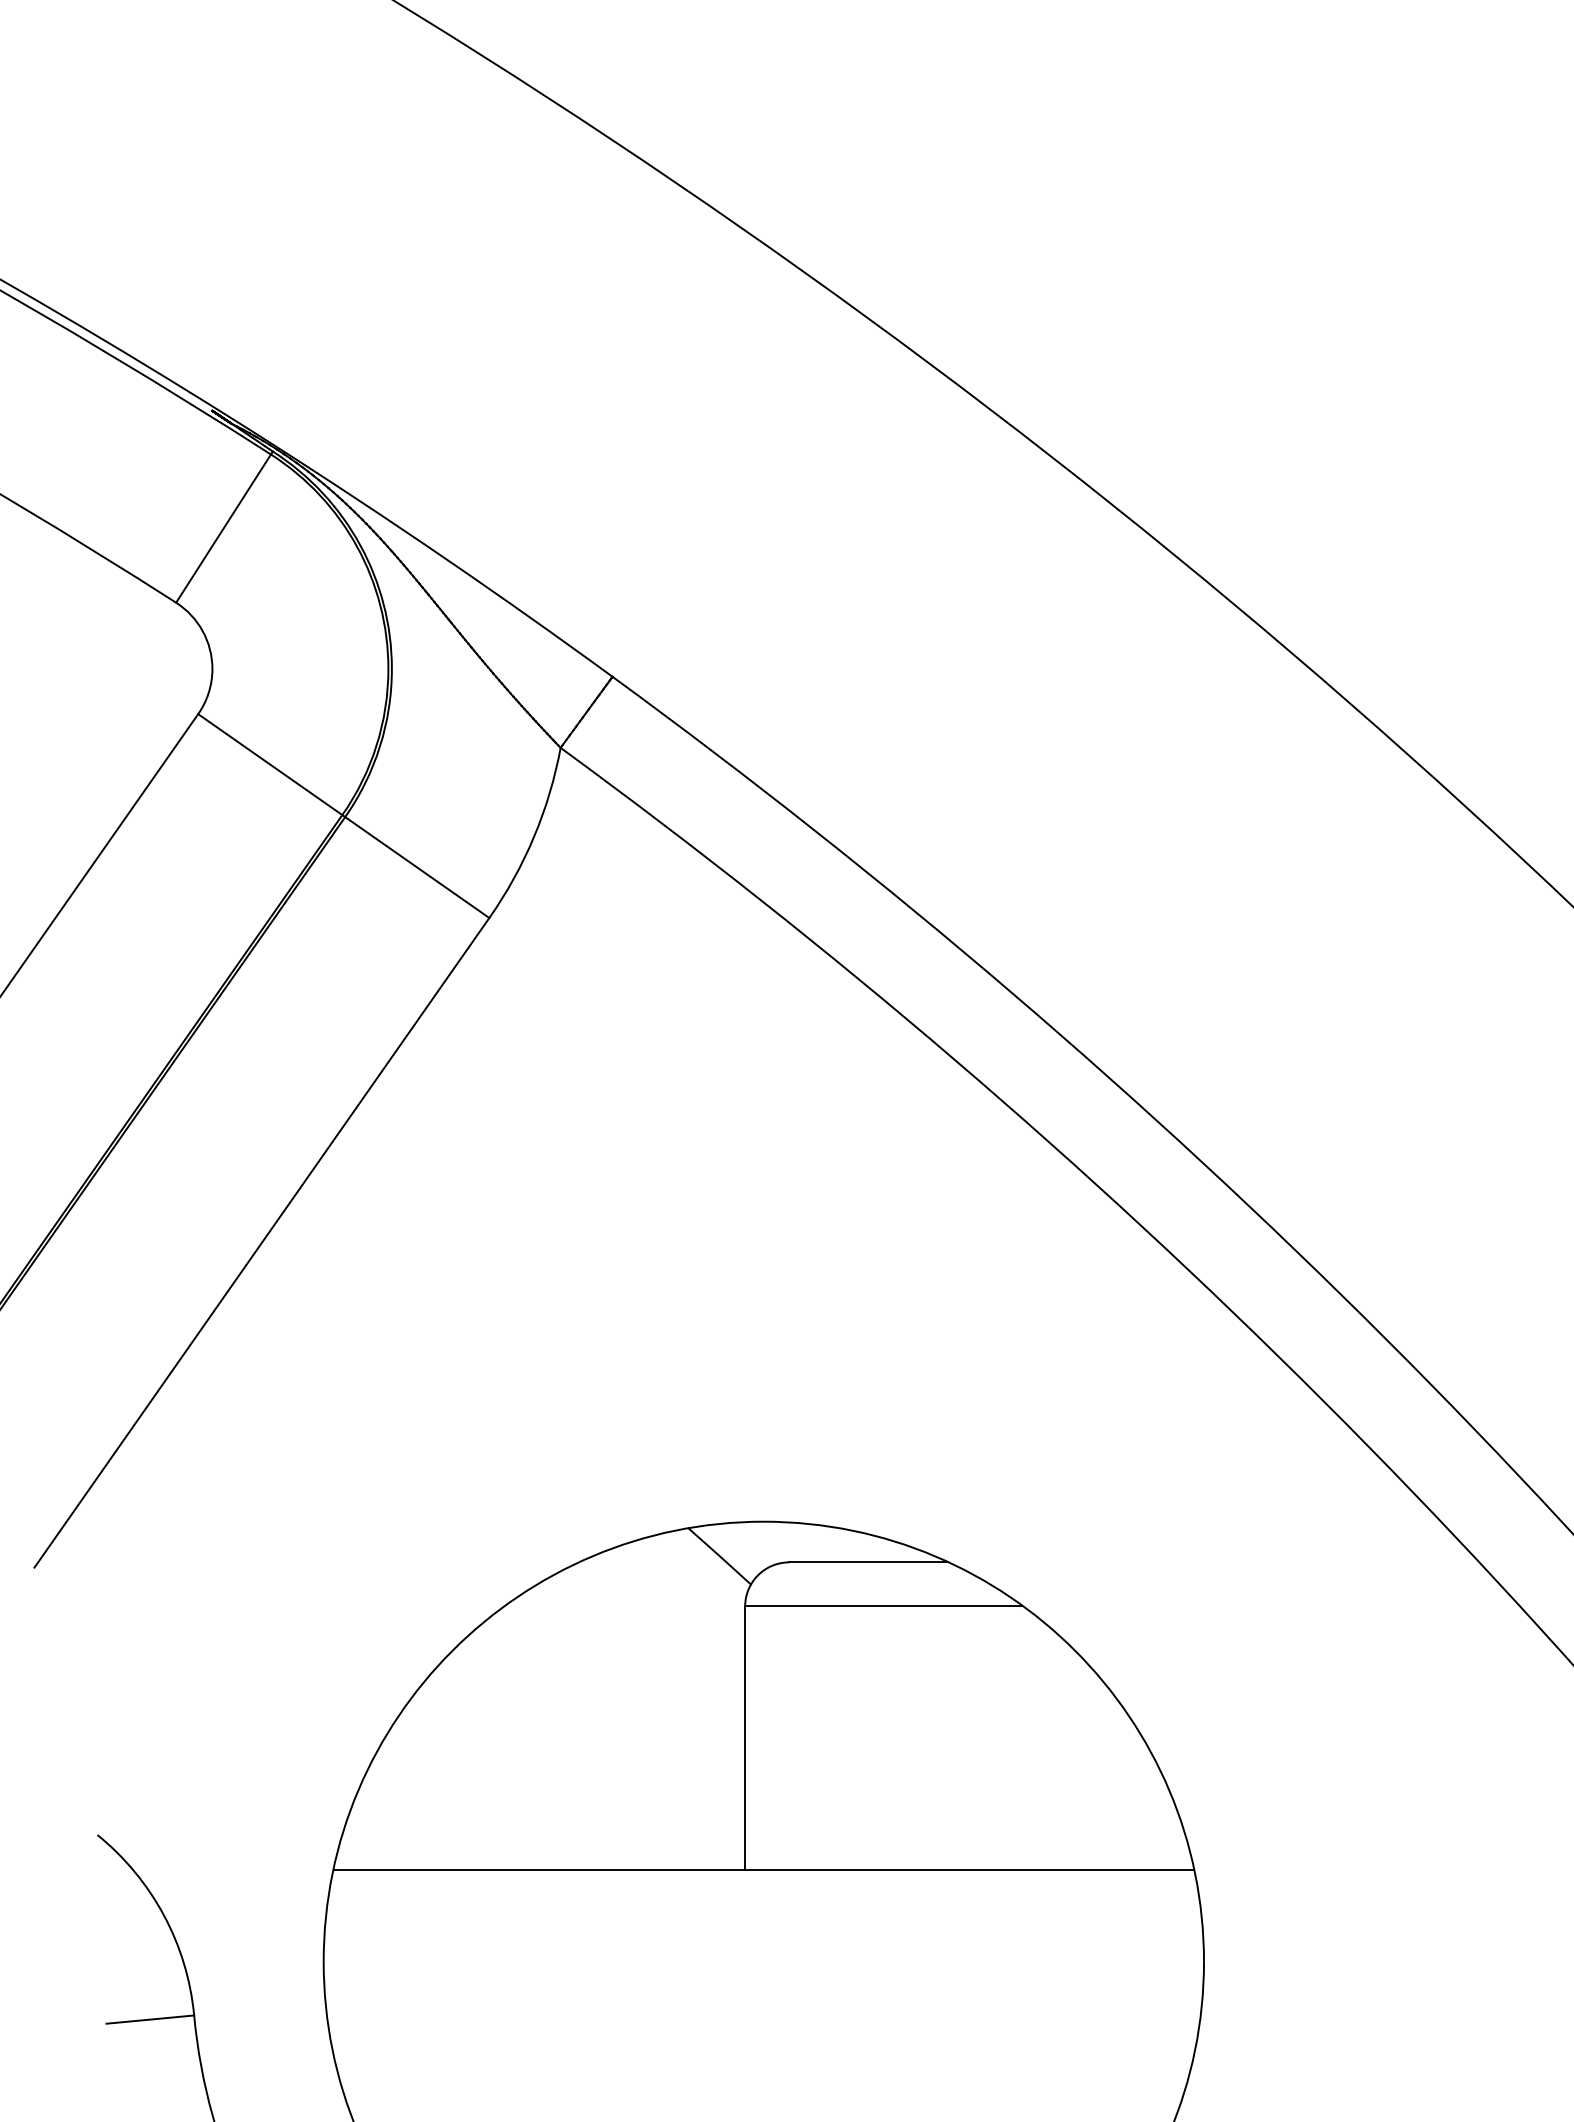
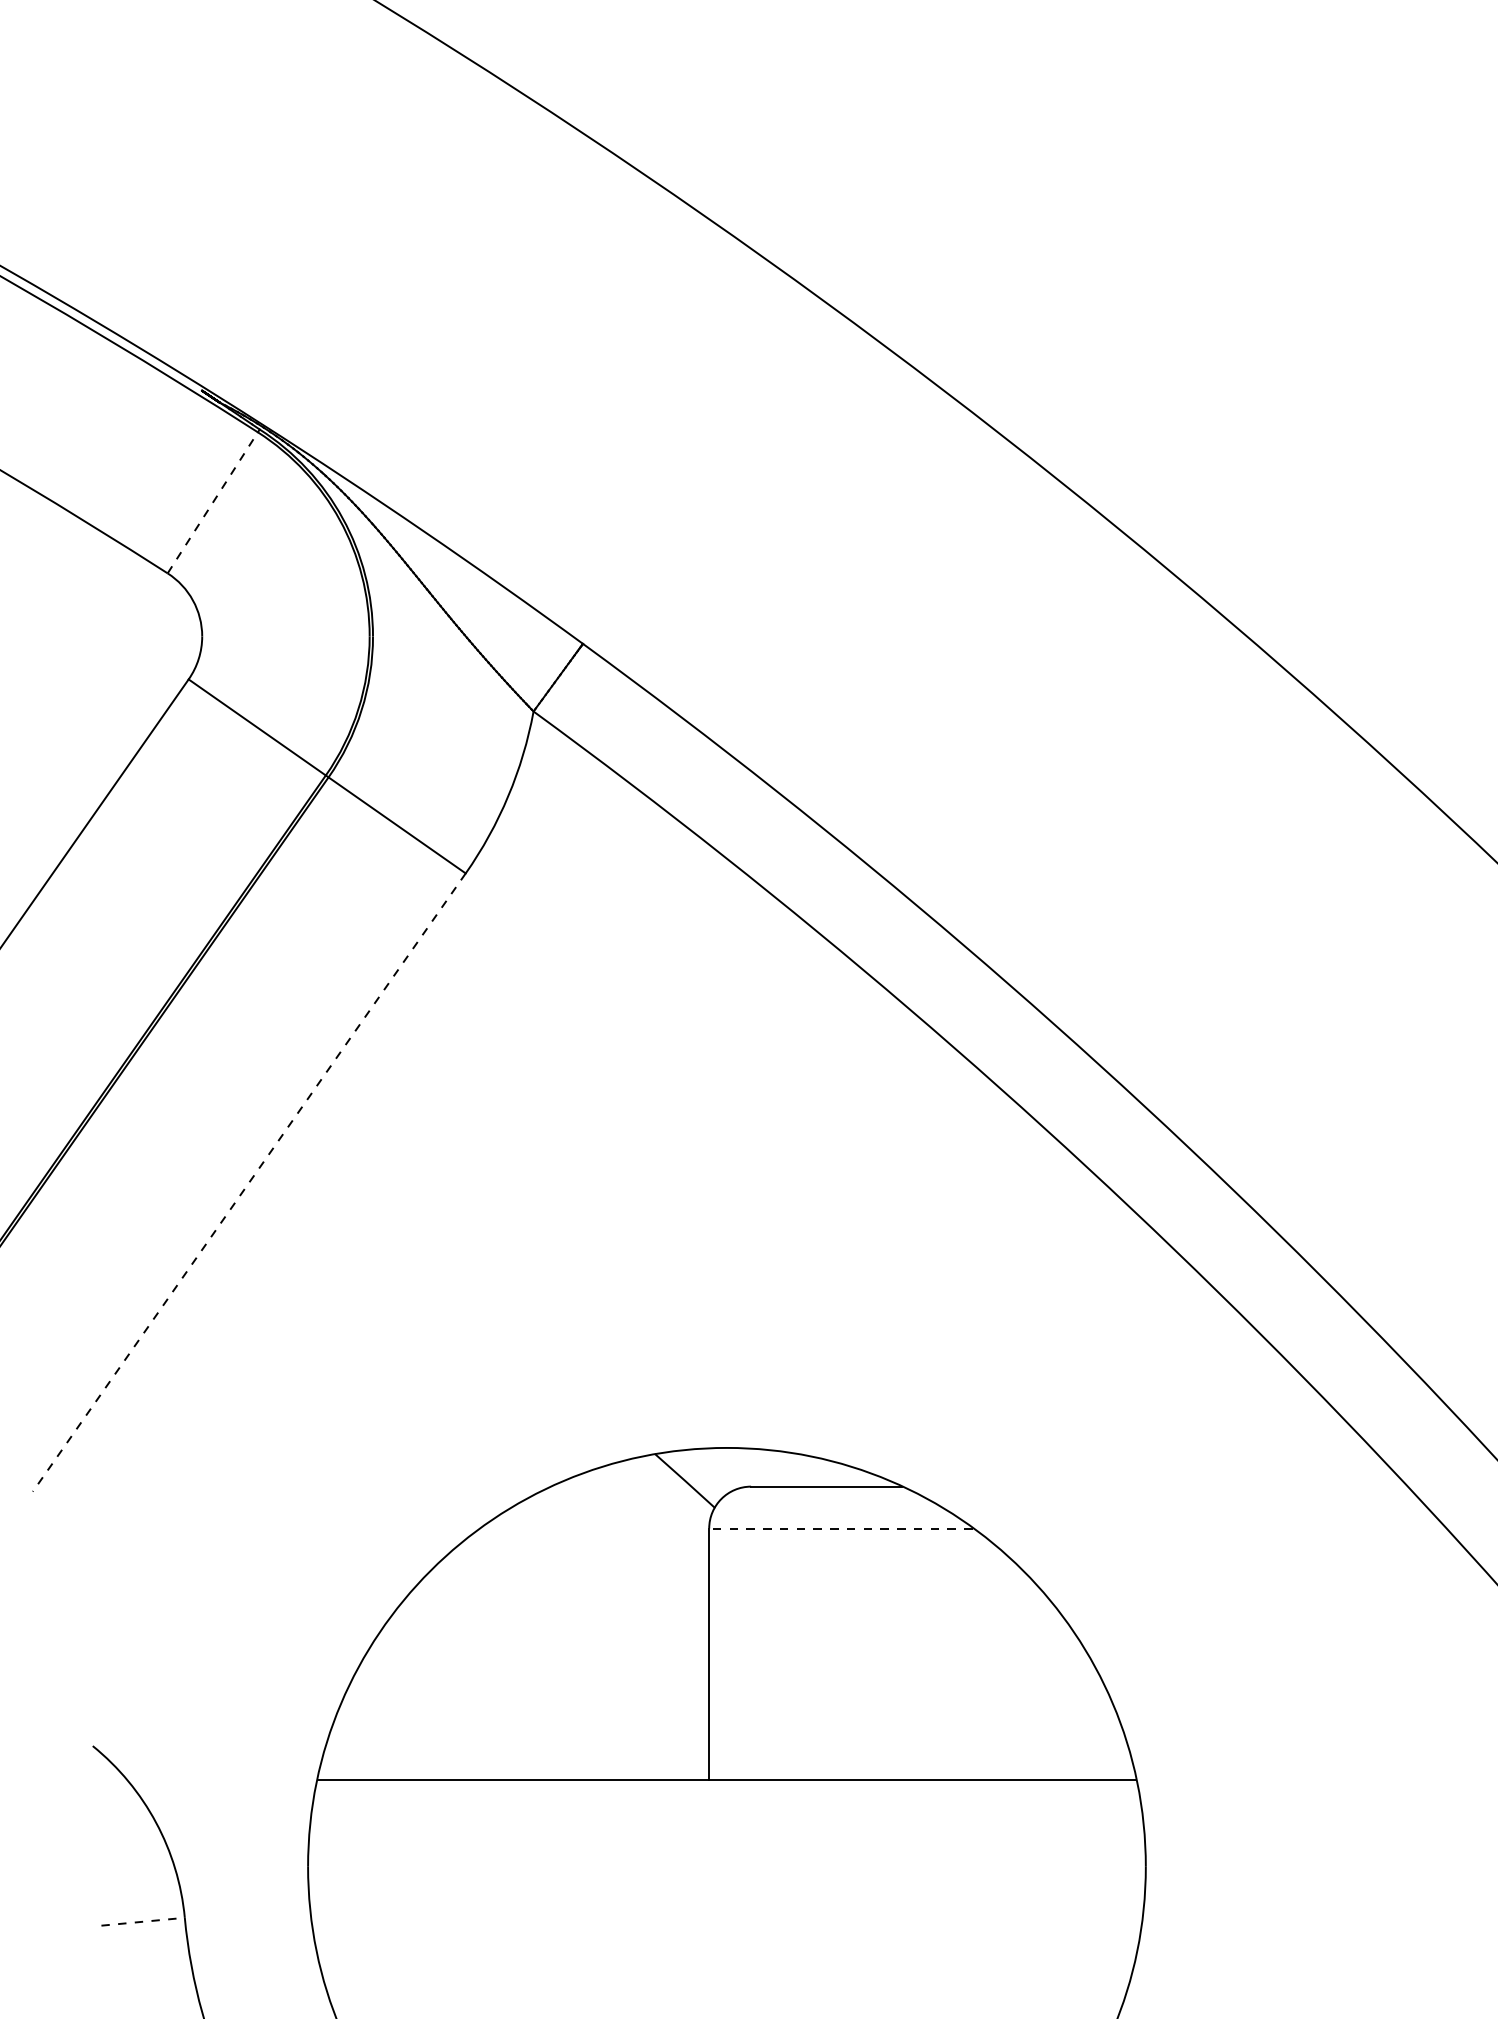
line: (223, 528) -> (212, 502), solid -> dashed
line: (262, 1242) -> (249, 1182), solid -> dashed
line: (883, 1606) -> (840, 1528), solid -> dashed
line: (150, 2019) -> (143, 1921), solid -> dashed

